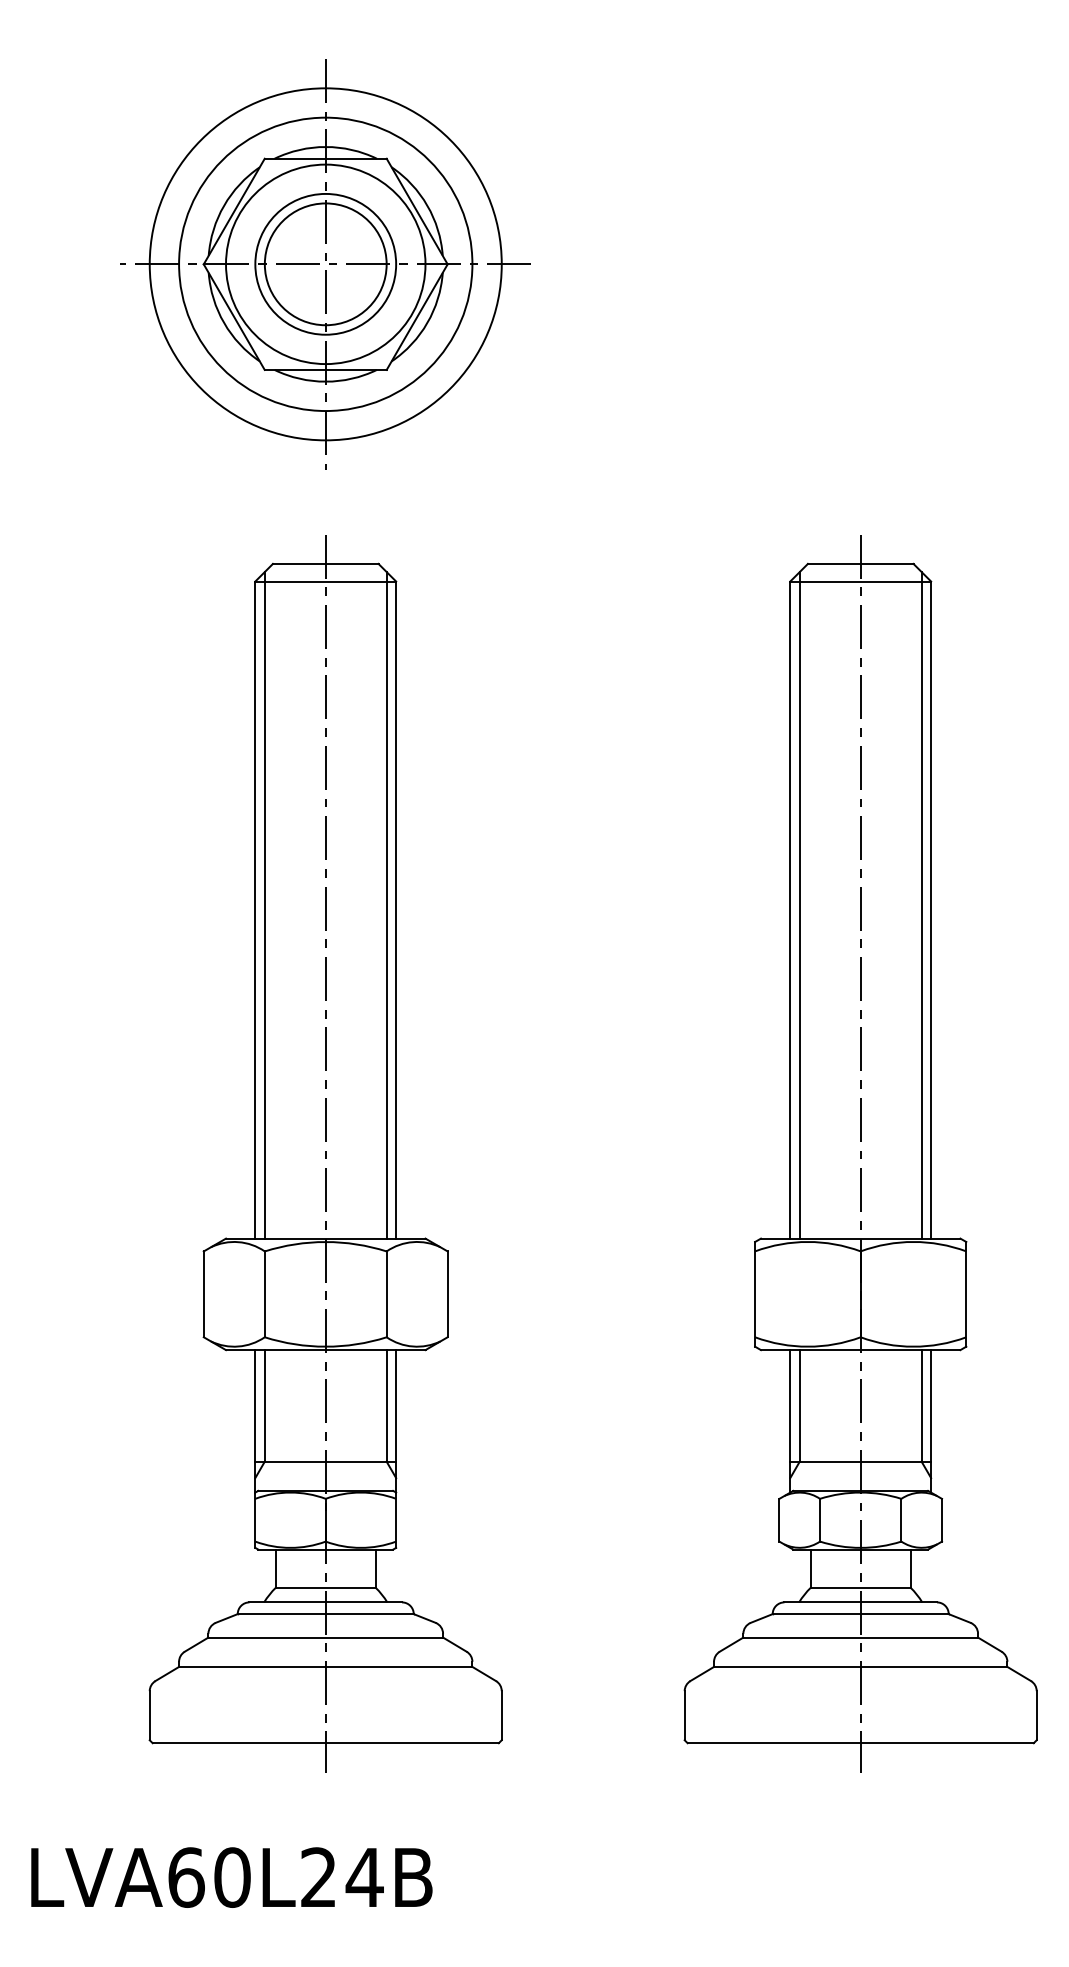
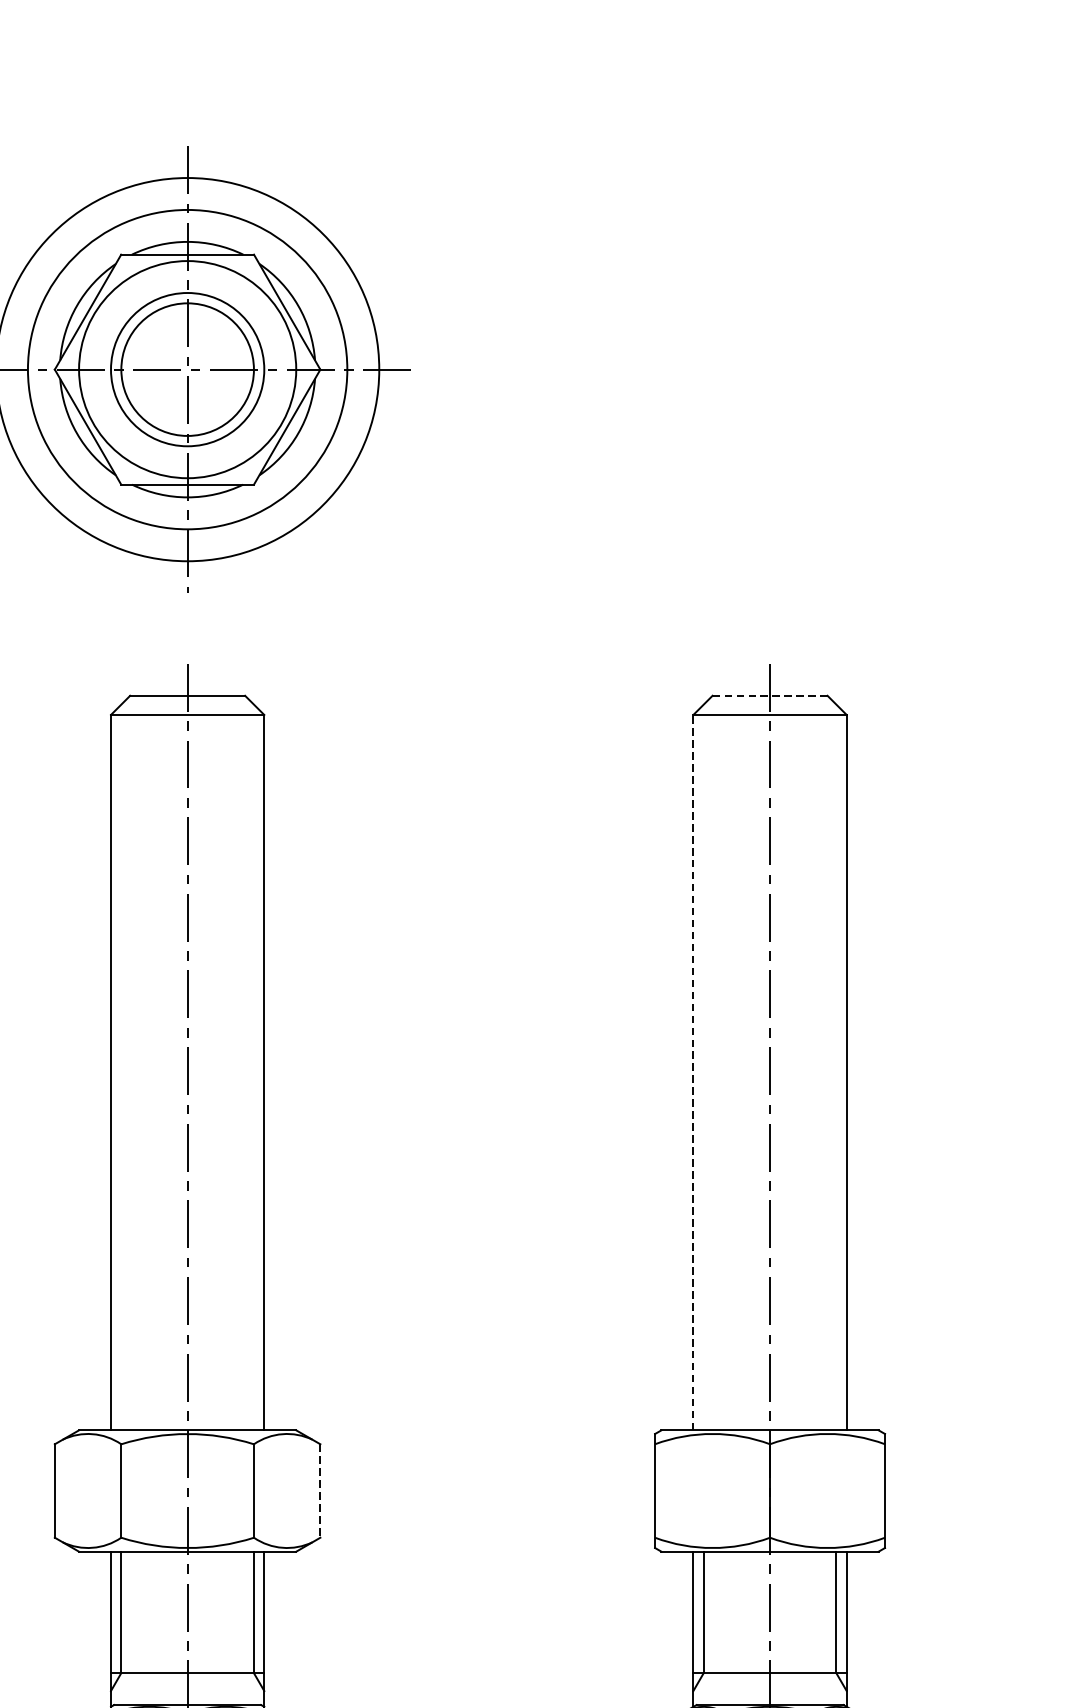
line: (860, 563) -> (769, 695), solid -> dashed
line: (264, 904) -> (120, 1066), removed
line: (386, 904) -> (253, 1066), removed
line: (799, 904) -> (703, 1066), removed
line: (921, 904) -> (836, 1066), removed
line: (790, 910) -> (693, 1073), solid -> dashed
line: (447, 1294) -> (320, 1491), solid -> dashed

